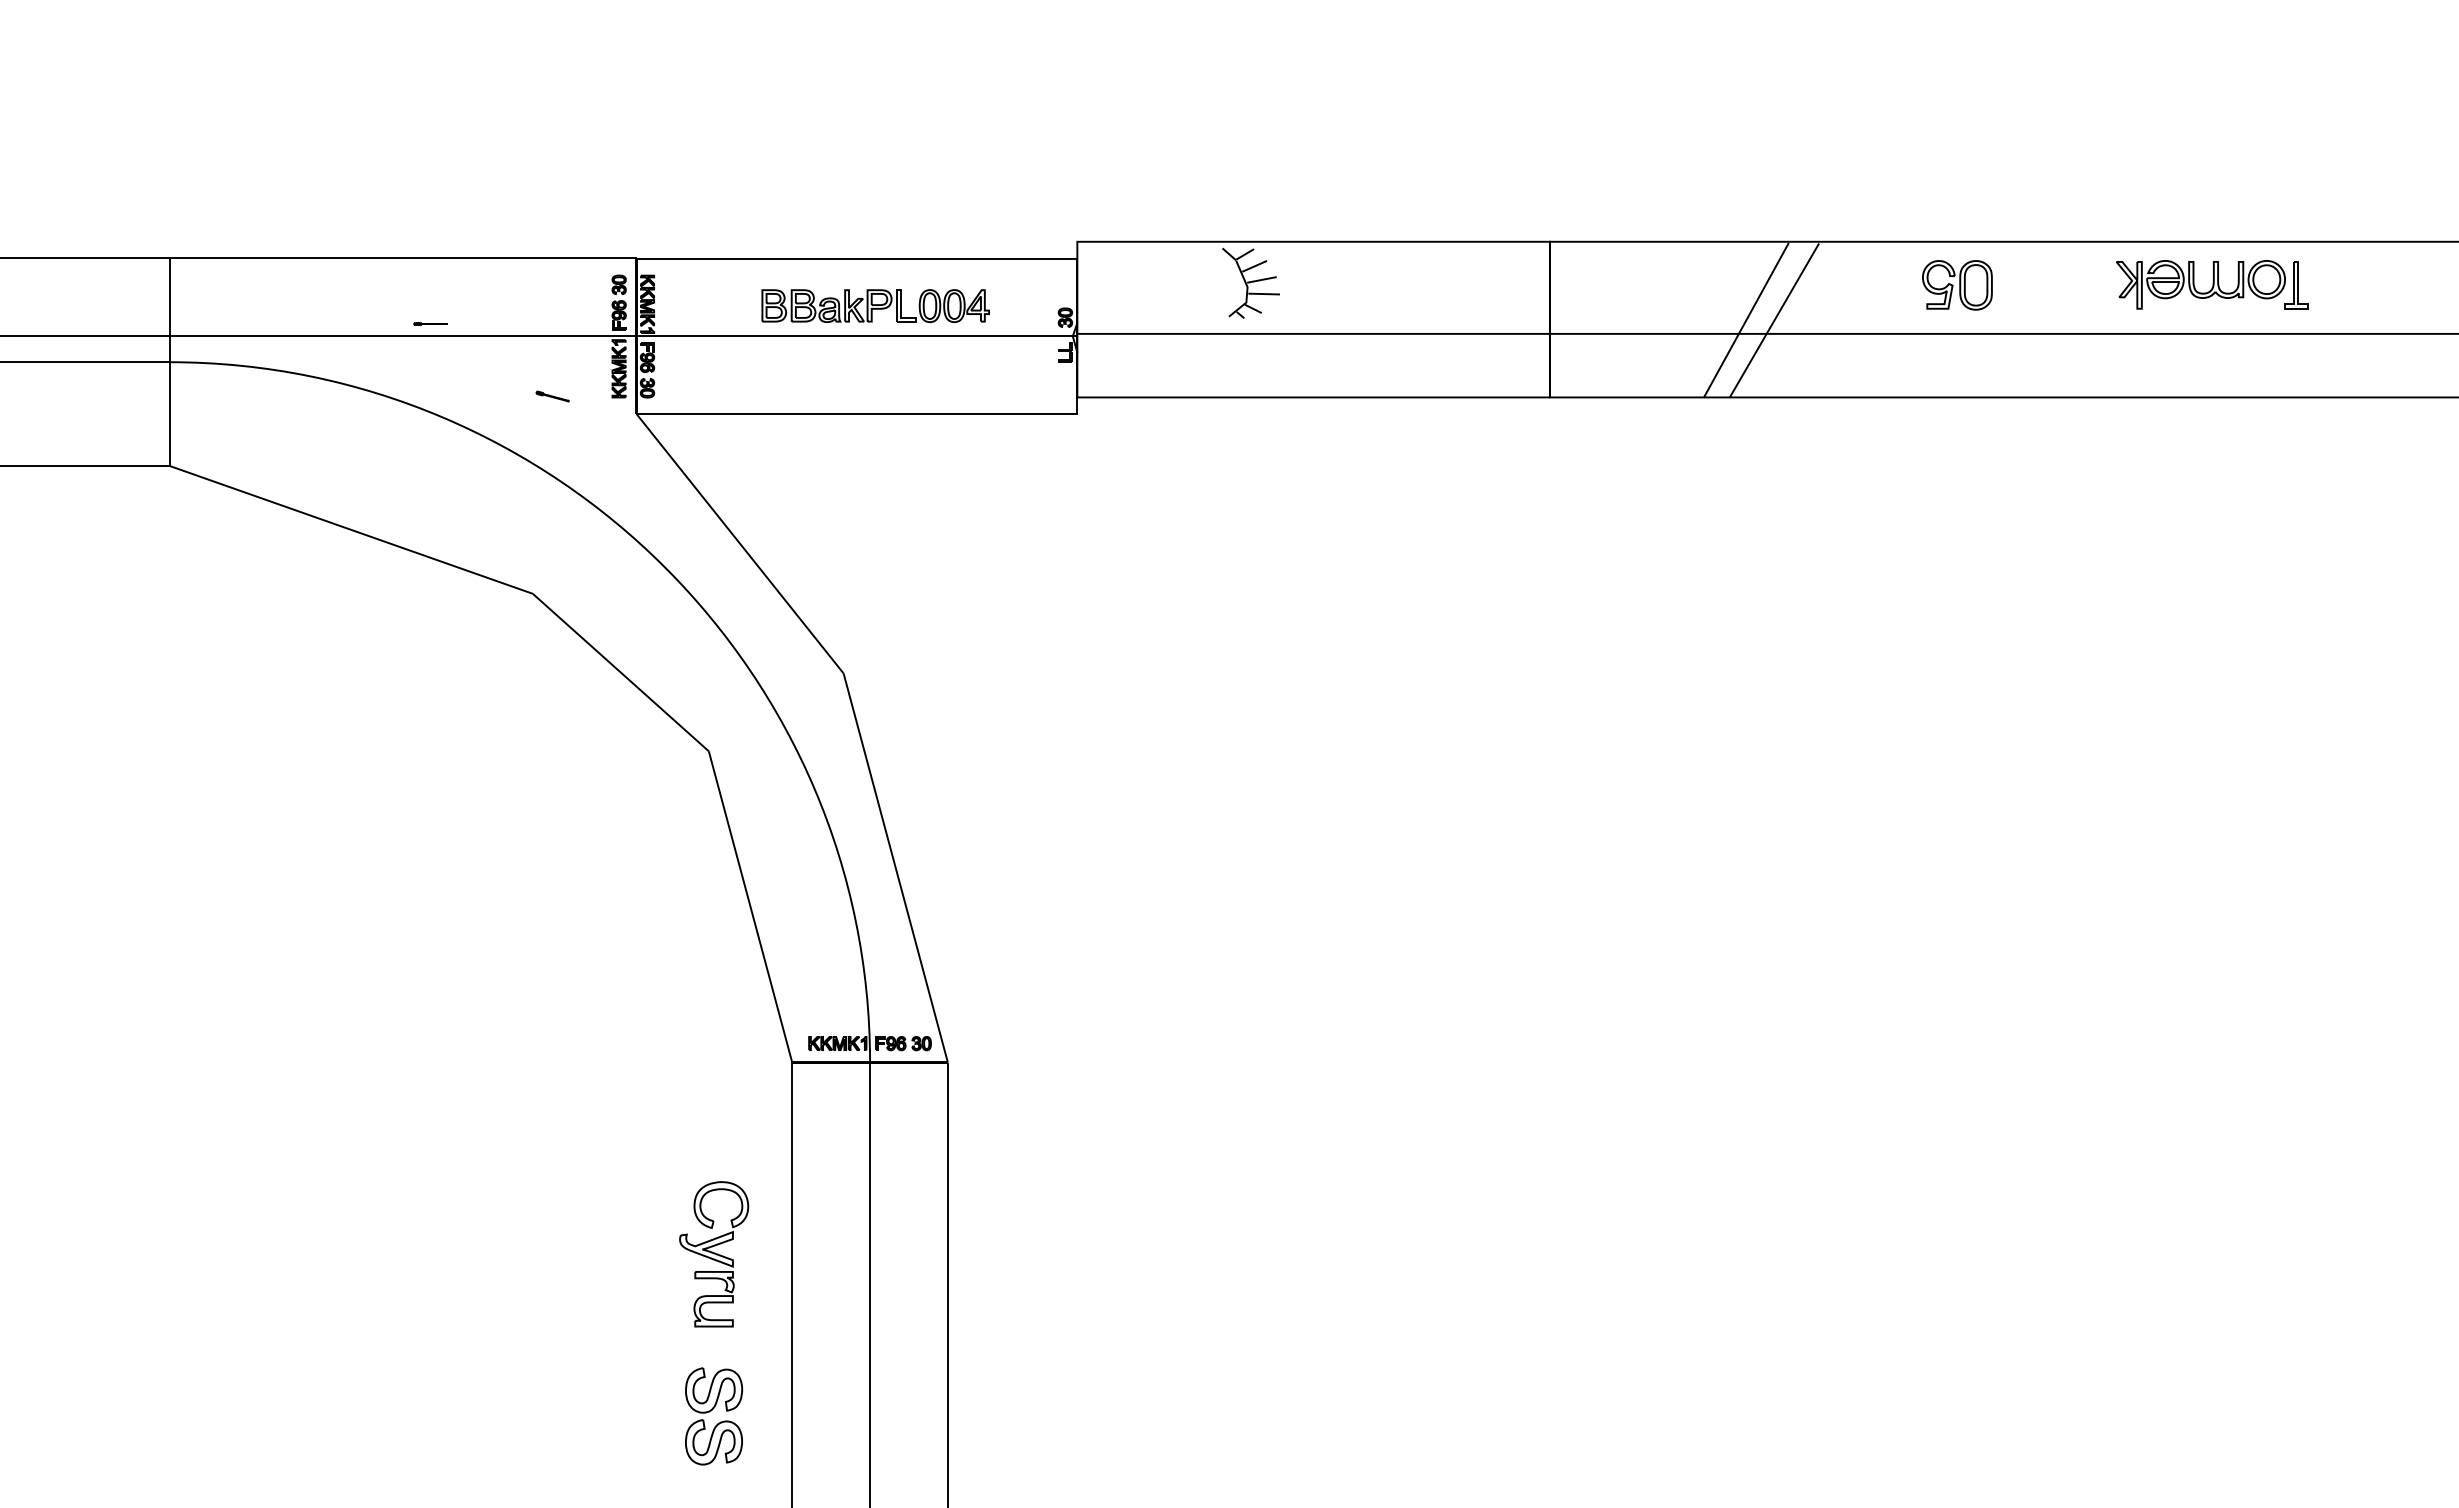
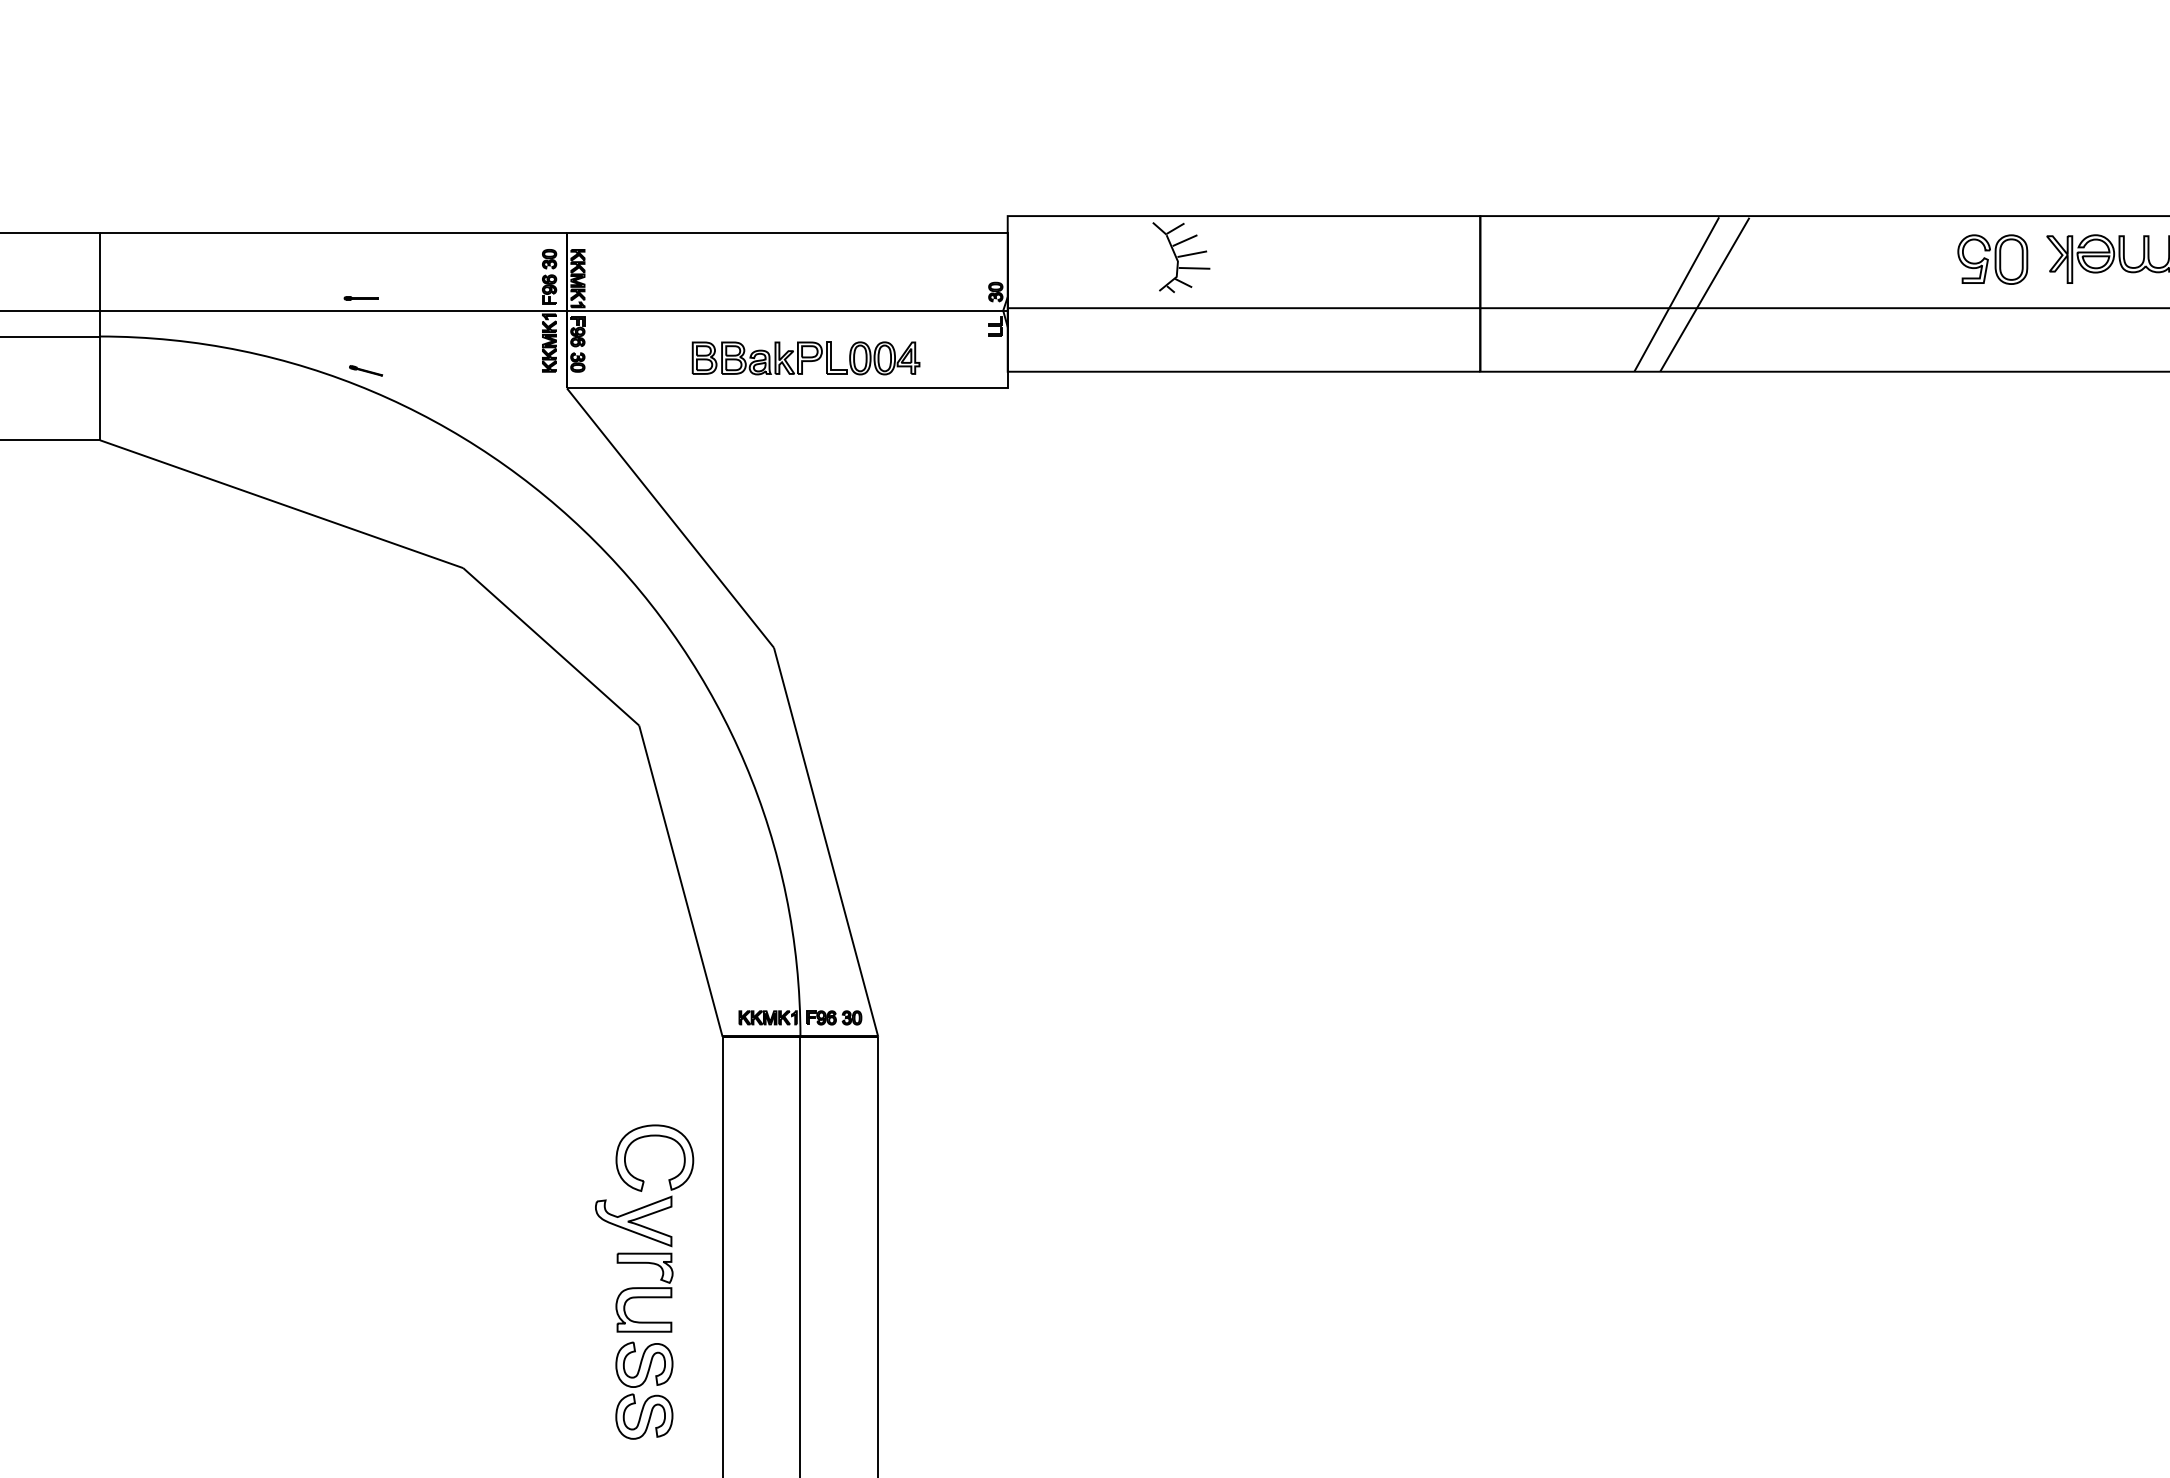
part: (1957, 285) -> (1992, 259), moved
part: (875, 306) -> (805, 358), moved
part: (552, 396) -> (365, 370), moved
part: (713, 1254) -> (643, 1228), size x1.43

